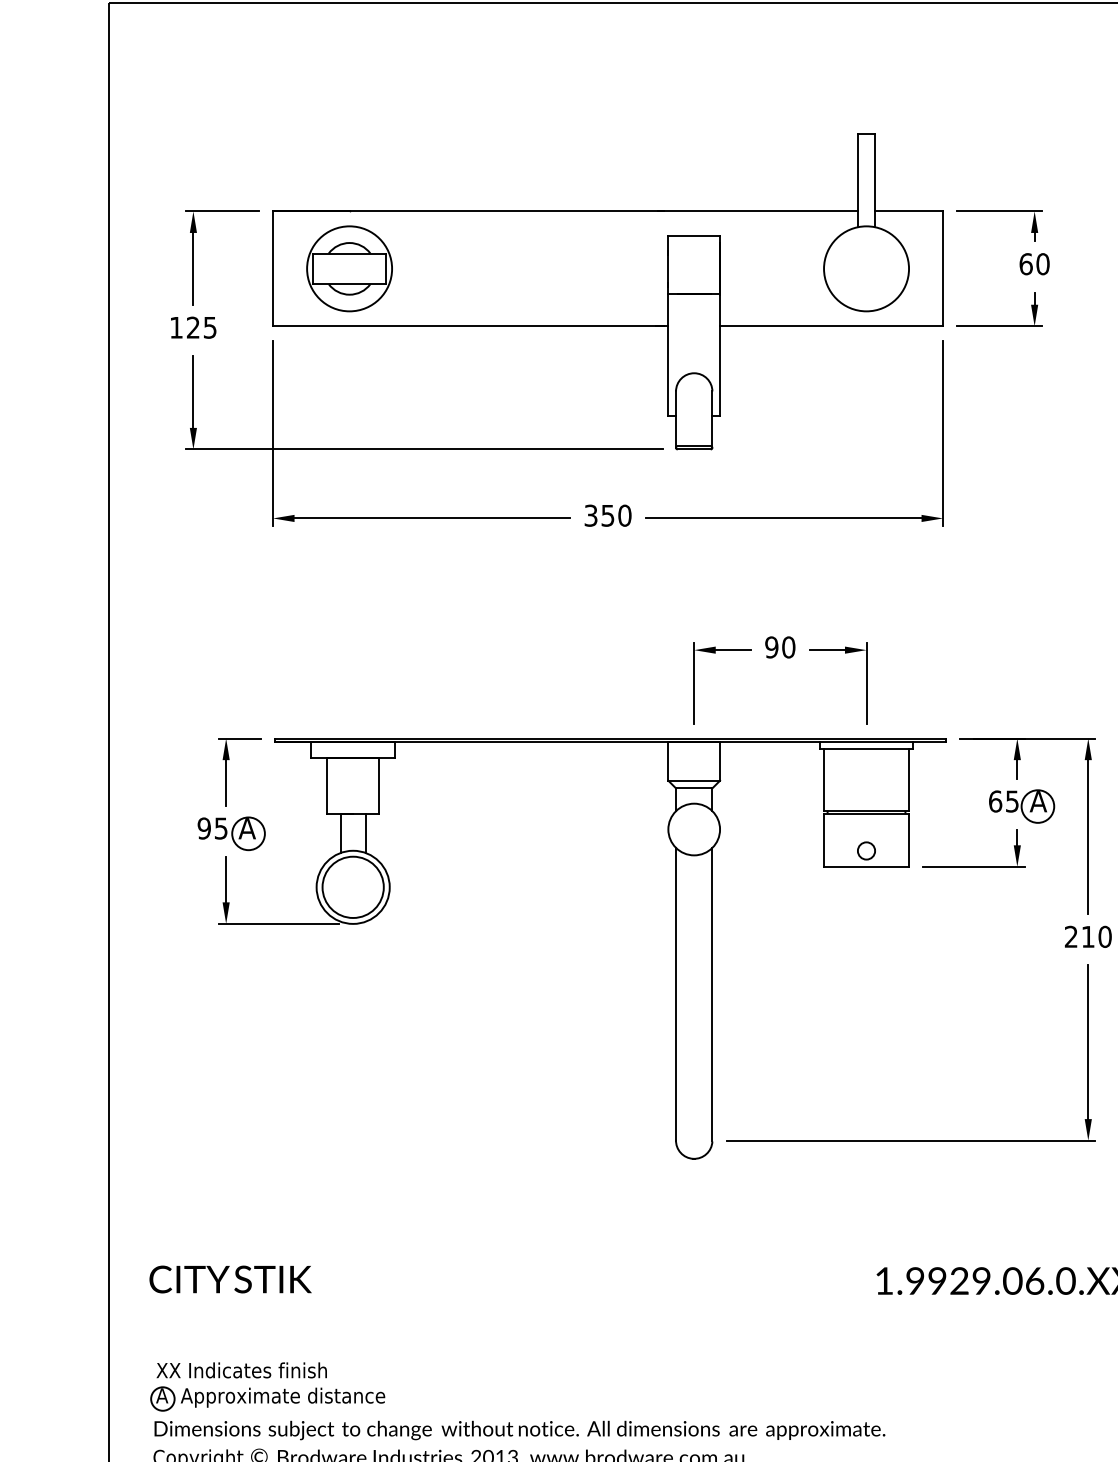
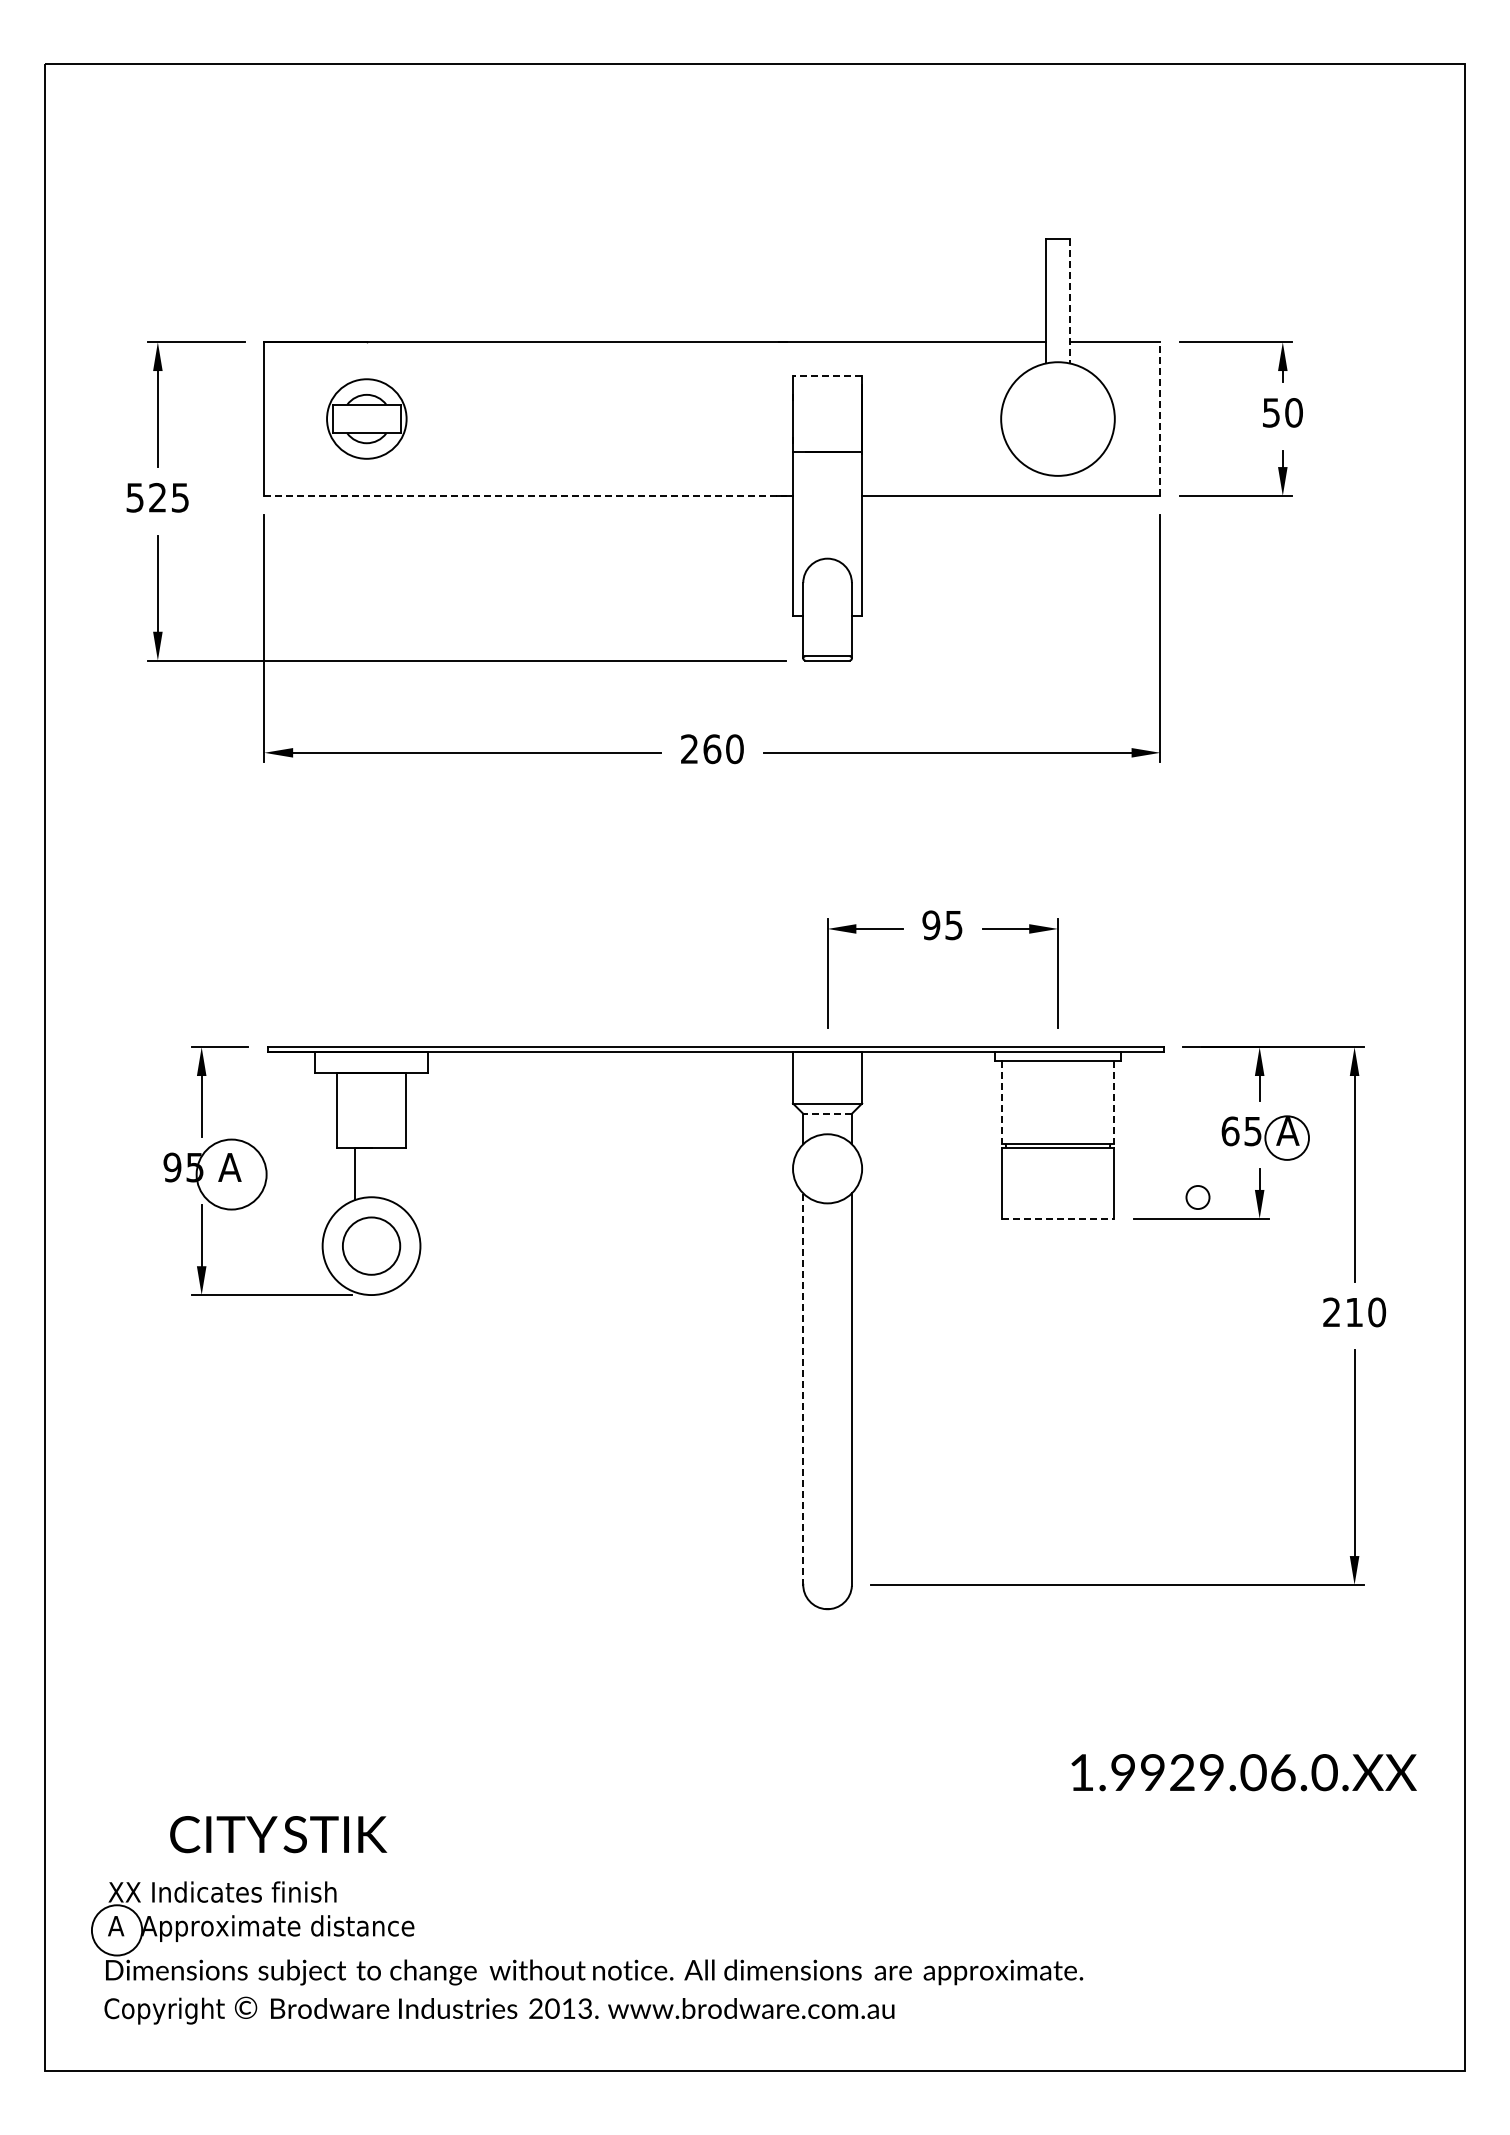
line: (875, 180) -> (1069, 301), solid -> dashed
line: (694, 236) -> (827, 375), solid -> dashed
text: (1026, 263) -> (1271, 412), 60 -> 50
part: (349, 268) -> (366, 418), size x0.7
line: (943, 269) -> (1160, 419), solid -> dashed
line: (468, 326) -> (525, 495), solid -> dashed
text: (175, 327) -> (134, 497), 125 -> 525
text: (599, 515) -> (701, 749), 350 -> 260
text: (788, 647) -> (953, 925), 90 -> 95
line: (824, 780) -> (1001, 1103), solid -> dashed
line: (908, 780) -> (1114, 1103), solid -> dashed
line: (694, 788) -> (827, 1113), solid -> dashed
circle: (248, 833) -> (231, 1174), size x1.6
line: (365, 833) -> (388, 1173), removed
circle: (866, 850) -> (1197, 1197), moved
line: (866, 866) -> (1058, 1218), solid -> dashed
circle: (353, 887) -> (371, 1246), size x0.7
line: (676, 994) -> (803, 1389), solid -> dashed
text: (230, 1279) -> (278, 1834), moved
circle: (162, 1399) -> (116, 1930), size x1.6

